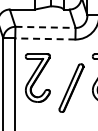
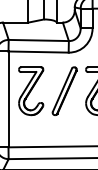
line: (46, 27) -> (39, 40), dashed -> solid
line: (45, 39) -> (38, 52), dashed -> solid
part: (71, 87) -> (64, 90), moved

